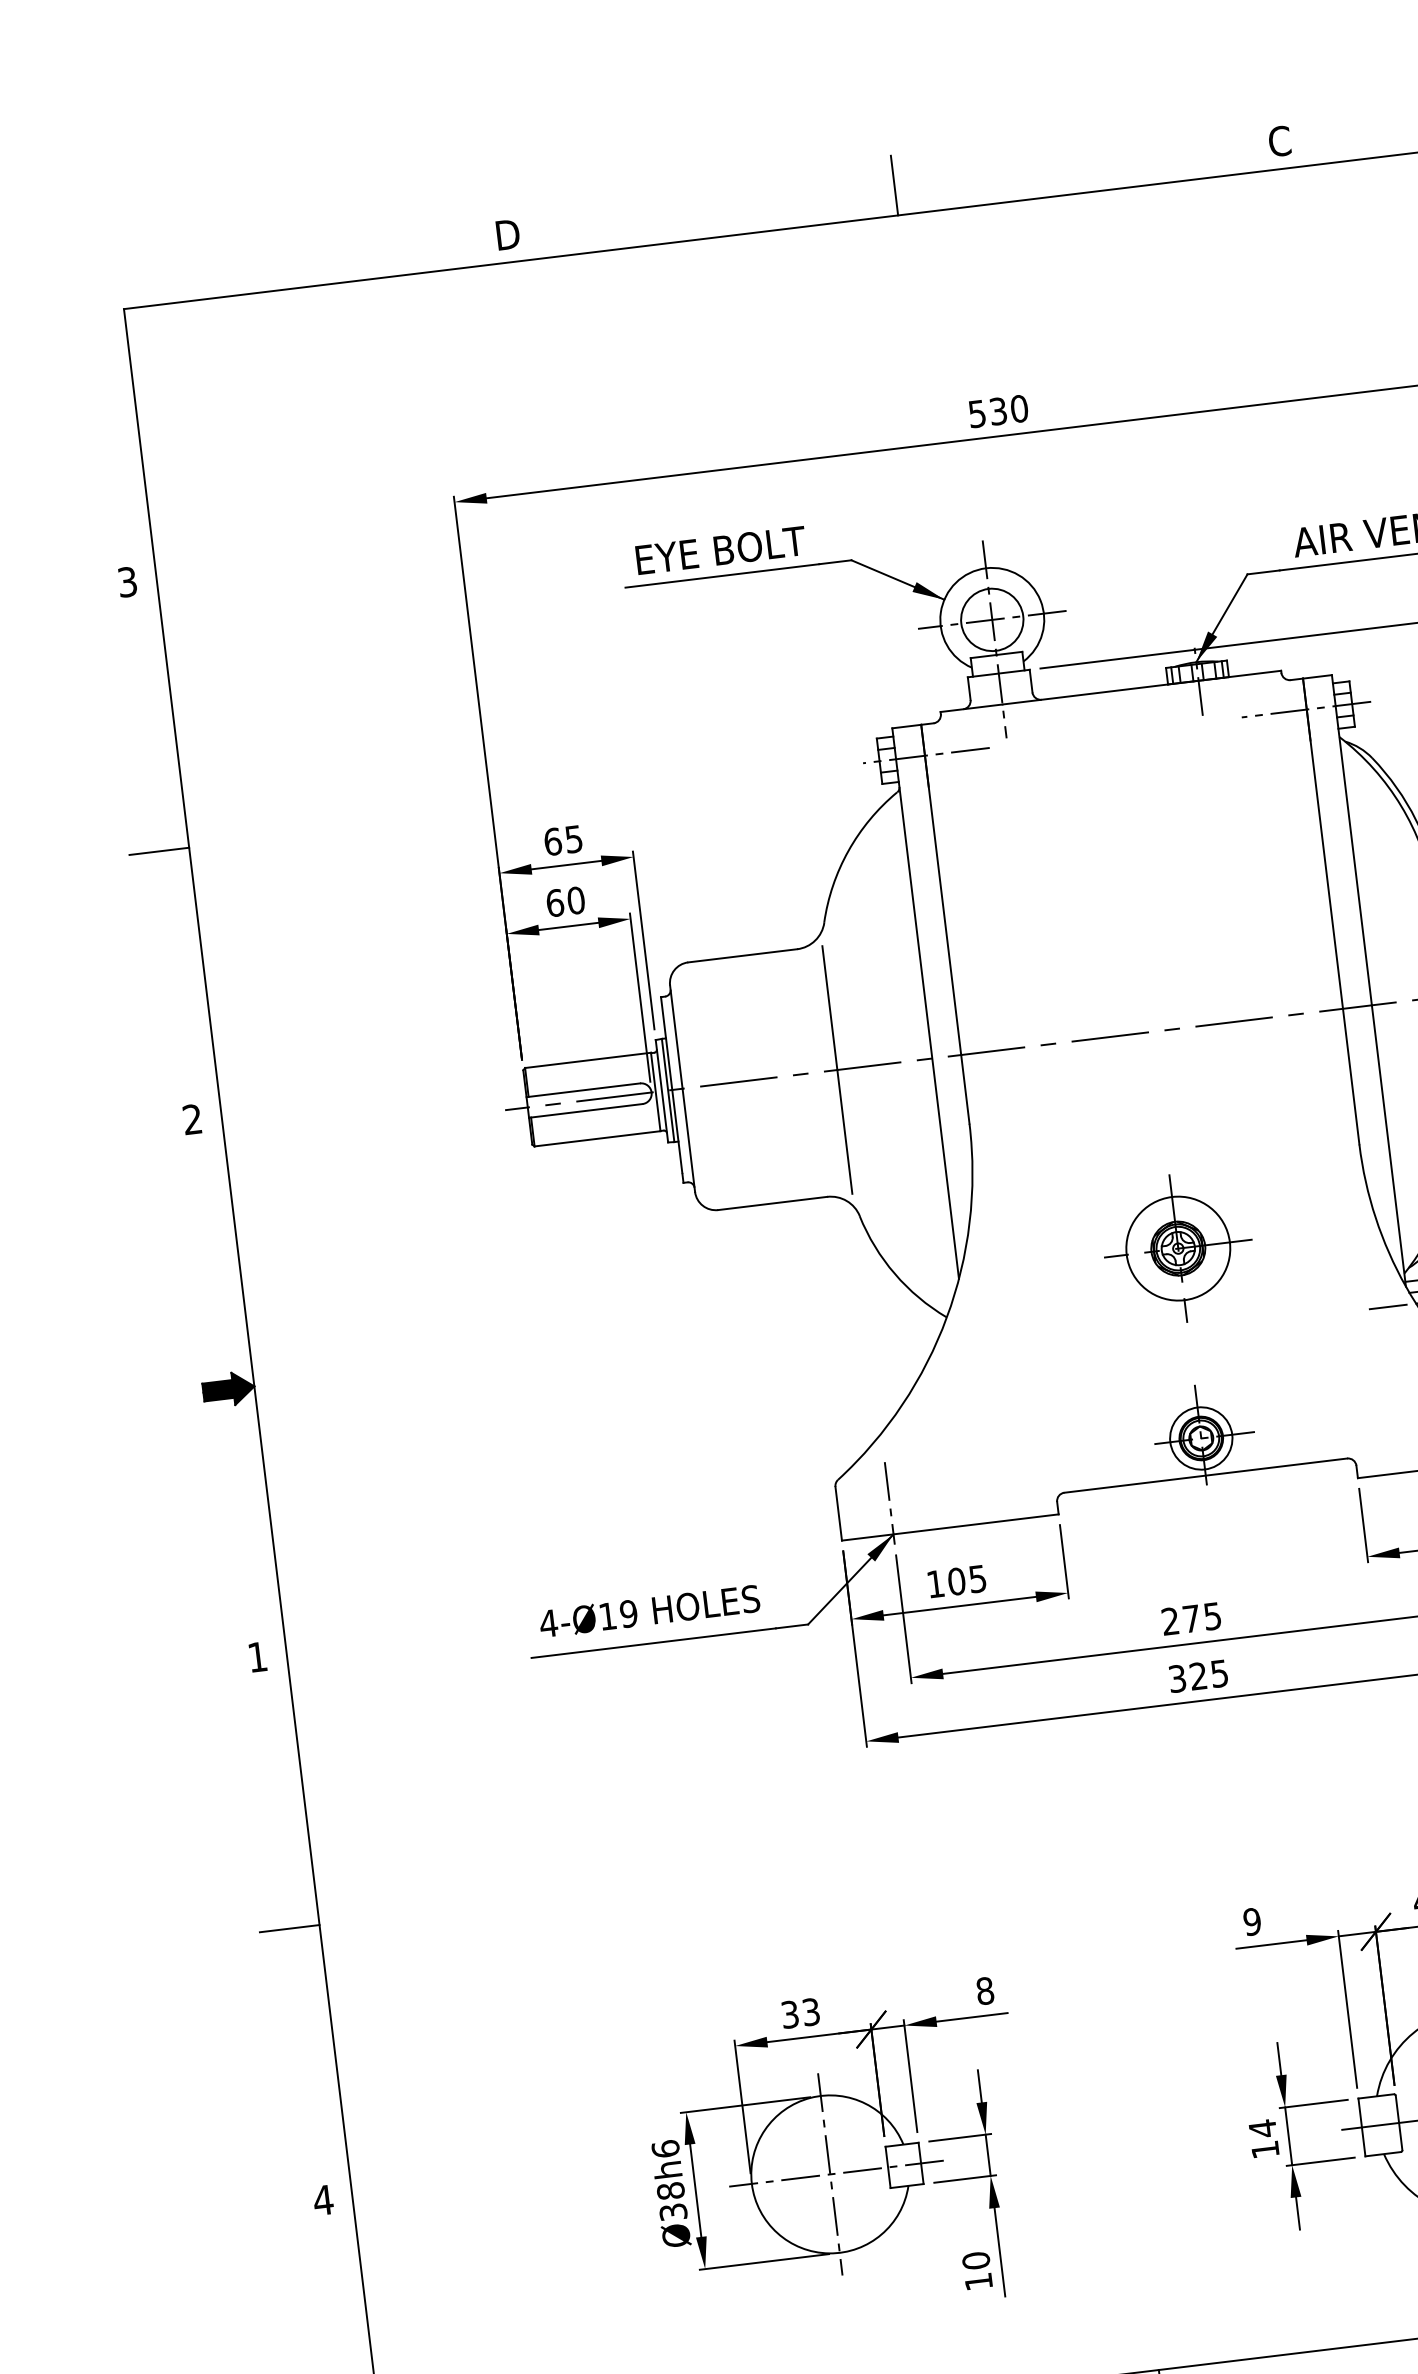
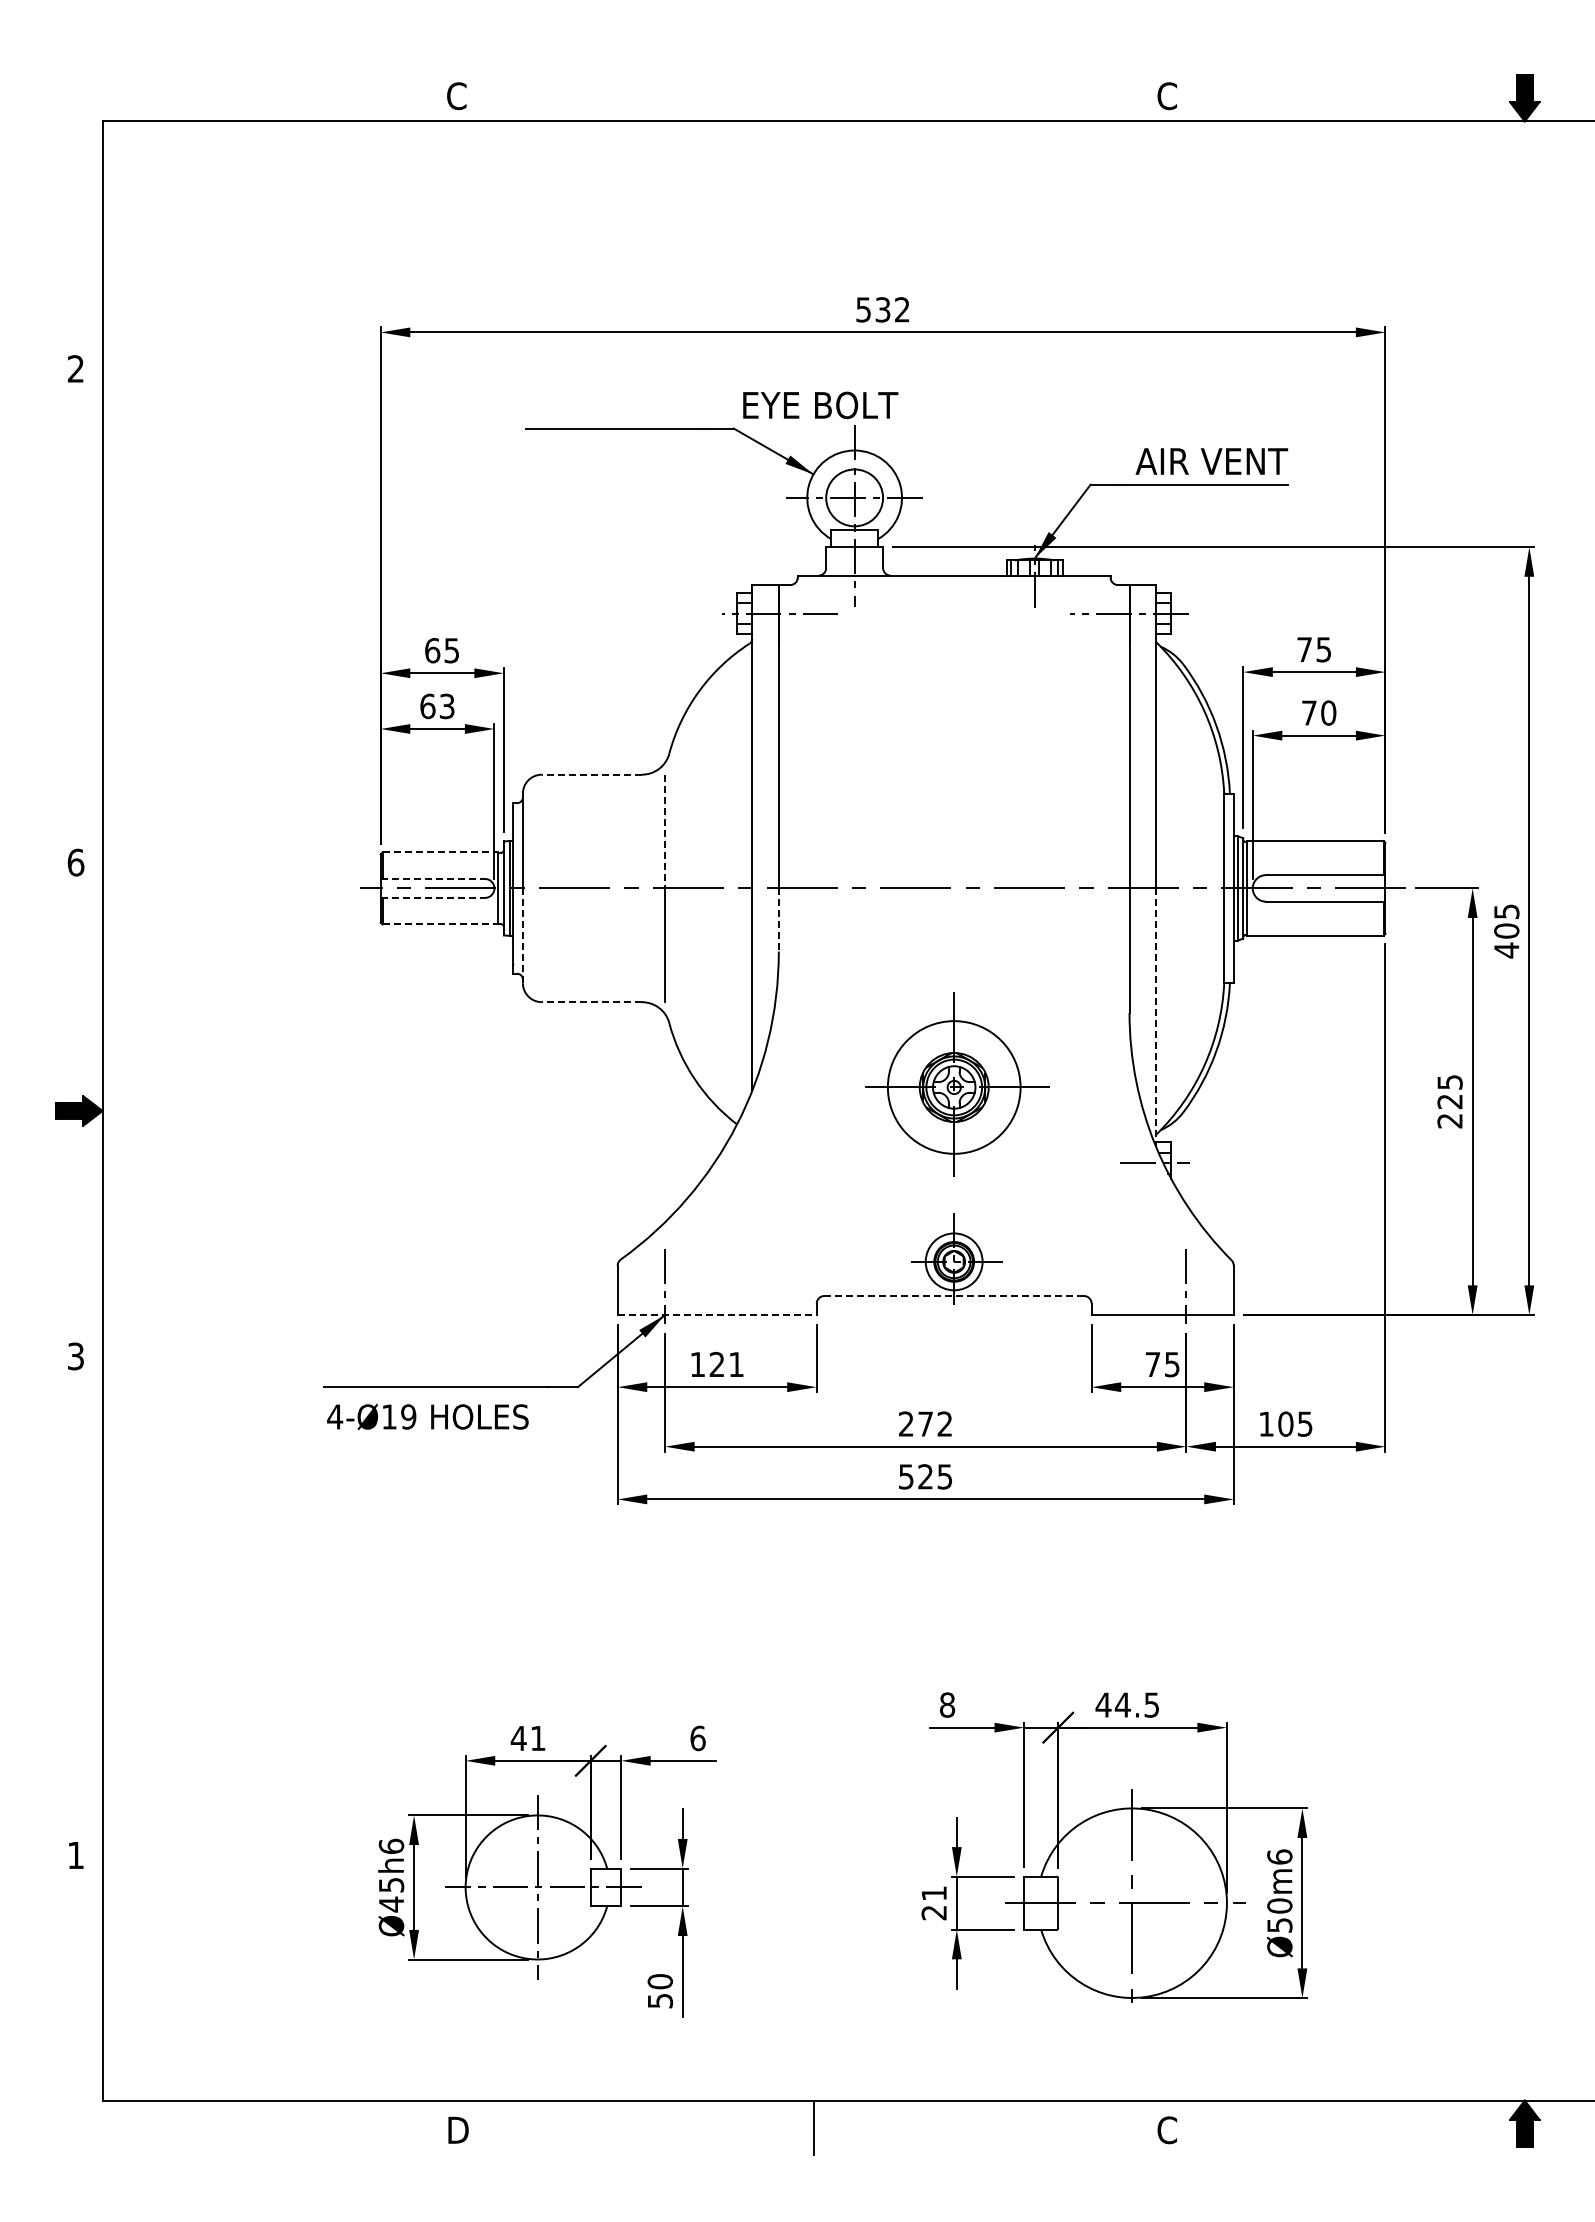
line: (894, 185) -> (813, 93), removed
text: (507, 235) -> (457, 96), D -> C
text: (1018, 408) -> (901, 309), 530 -> 532
text: (720, 550) -> (820, 405), moved
text: (127, 581) -> (75, 368), 3 -> 2
line: (158, 851) -> (74, 616), removed
text: (575, 900) -> (446, 706), 60 -> 63
line: (742, 955) -> (591, 774), solid -> dashed
line: (830, 1007) -> (665, 831), solid -> dashed
line: (588, 1060) -> (440, 852), solid -> dashed
line: (583, 1089) -> (433, 878), solid -> dashed
line: (965, 1089) -> (778, 920), solid -> dashed
line: (586, 1110) -> (433, 897), solid -> dashed
text: (192, 1119) -> (75, 862), 2 -> 6
line: (597, 1138) -> (440, 924), solid -> dashed
line: (688, 1141) -> (522, 936), solid -> dashed
line: (1389, 1146) -> (1156, 1018), solid -> dashed
line: (772, 1203) -> (591, 1002), solid -> dashed
part: (1177, 1248) -> (953, 1087), size x1.4
line: (1206, 1476) -> (954, 1296), solid -> dashed
line: (950, 1526) -> (717, 1314), solid -> dashed
text: (966, 1580) -> (726, 1364), 105 -> 121
text: (649, 1610) -> (427, 1416), moved
text: (1212, 1615) -> (944, 1423), 275 -> 272
text: (257, 1657) -> (75, 1356), 1 -> 3
text: (1177, 1678) -> (906, 1476), 325 -> 525
text: (1252, 1921) -> (947, 1704), 9 -> 8
line: (288, 1928) -> (74, 1605), removed
text: (984, 1991) -> (697, 1738), 8 -> 6
text: (799, 2013) -> (527, 1738), 33 -> 41
text: (1263, 2138) -> (933, 1902), 14 -> 21
text: (322, 2200) -> (75, 1855), 4 -> 1
text: (672, 2201) -> (391, 1894), Ø38h6 -> Ø45h6
text: (979, 2282) -> (660, 2001), 10 -> 50

